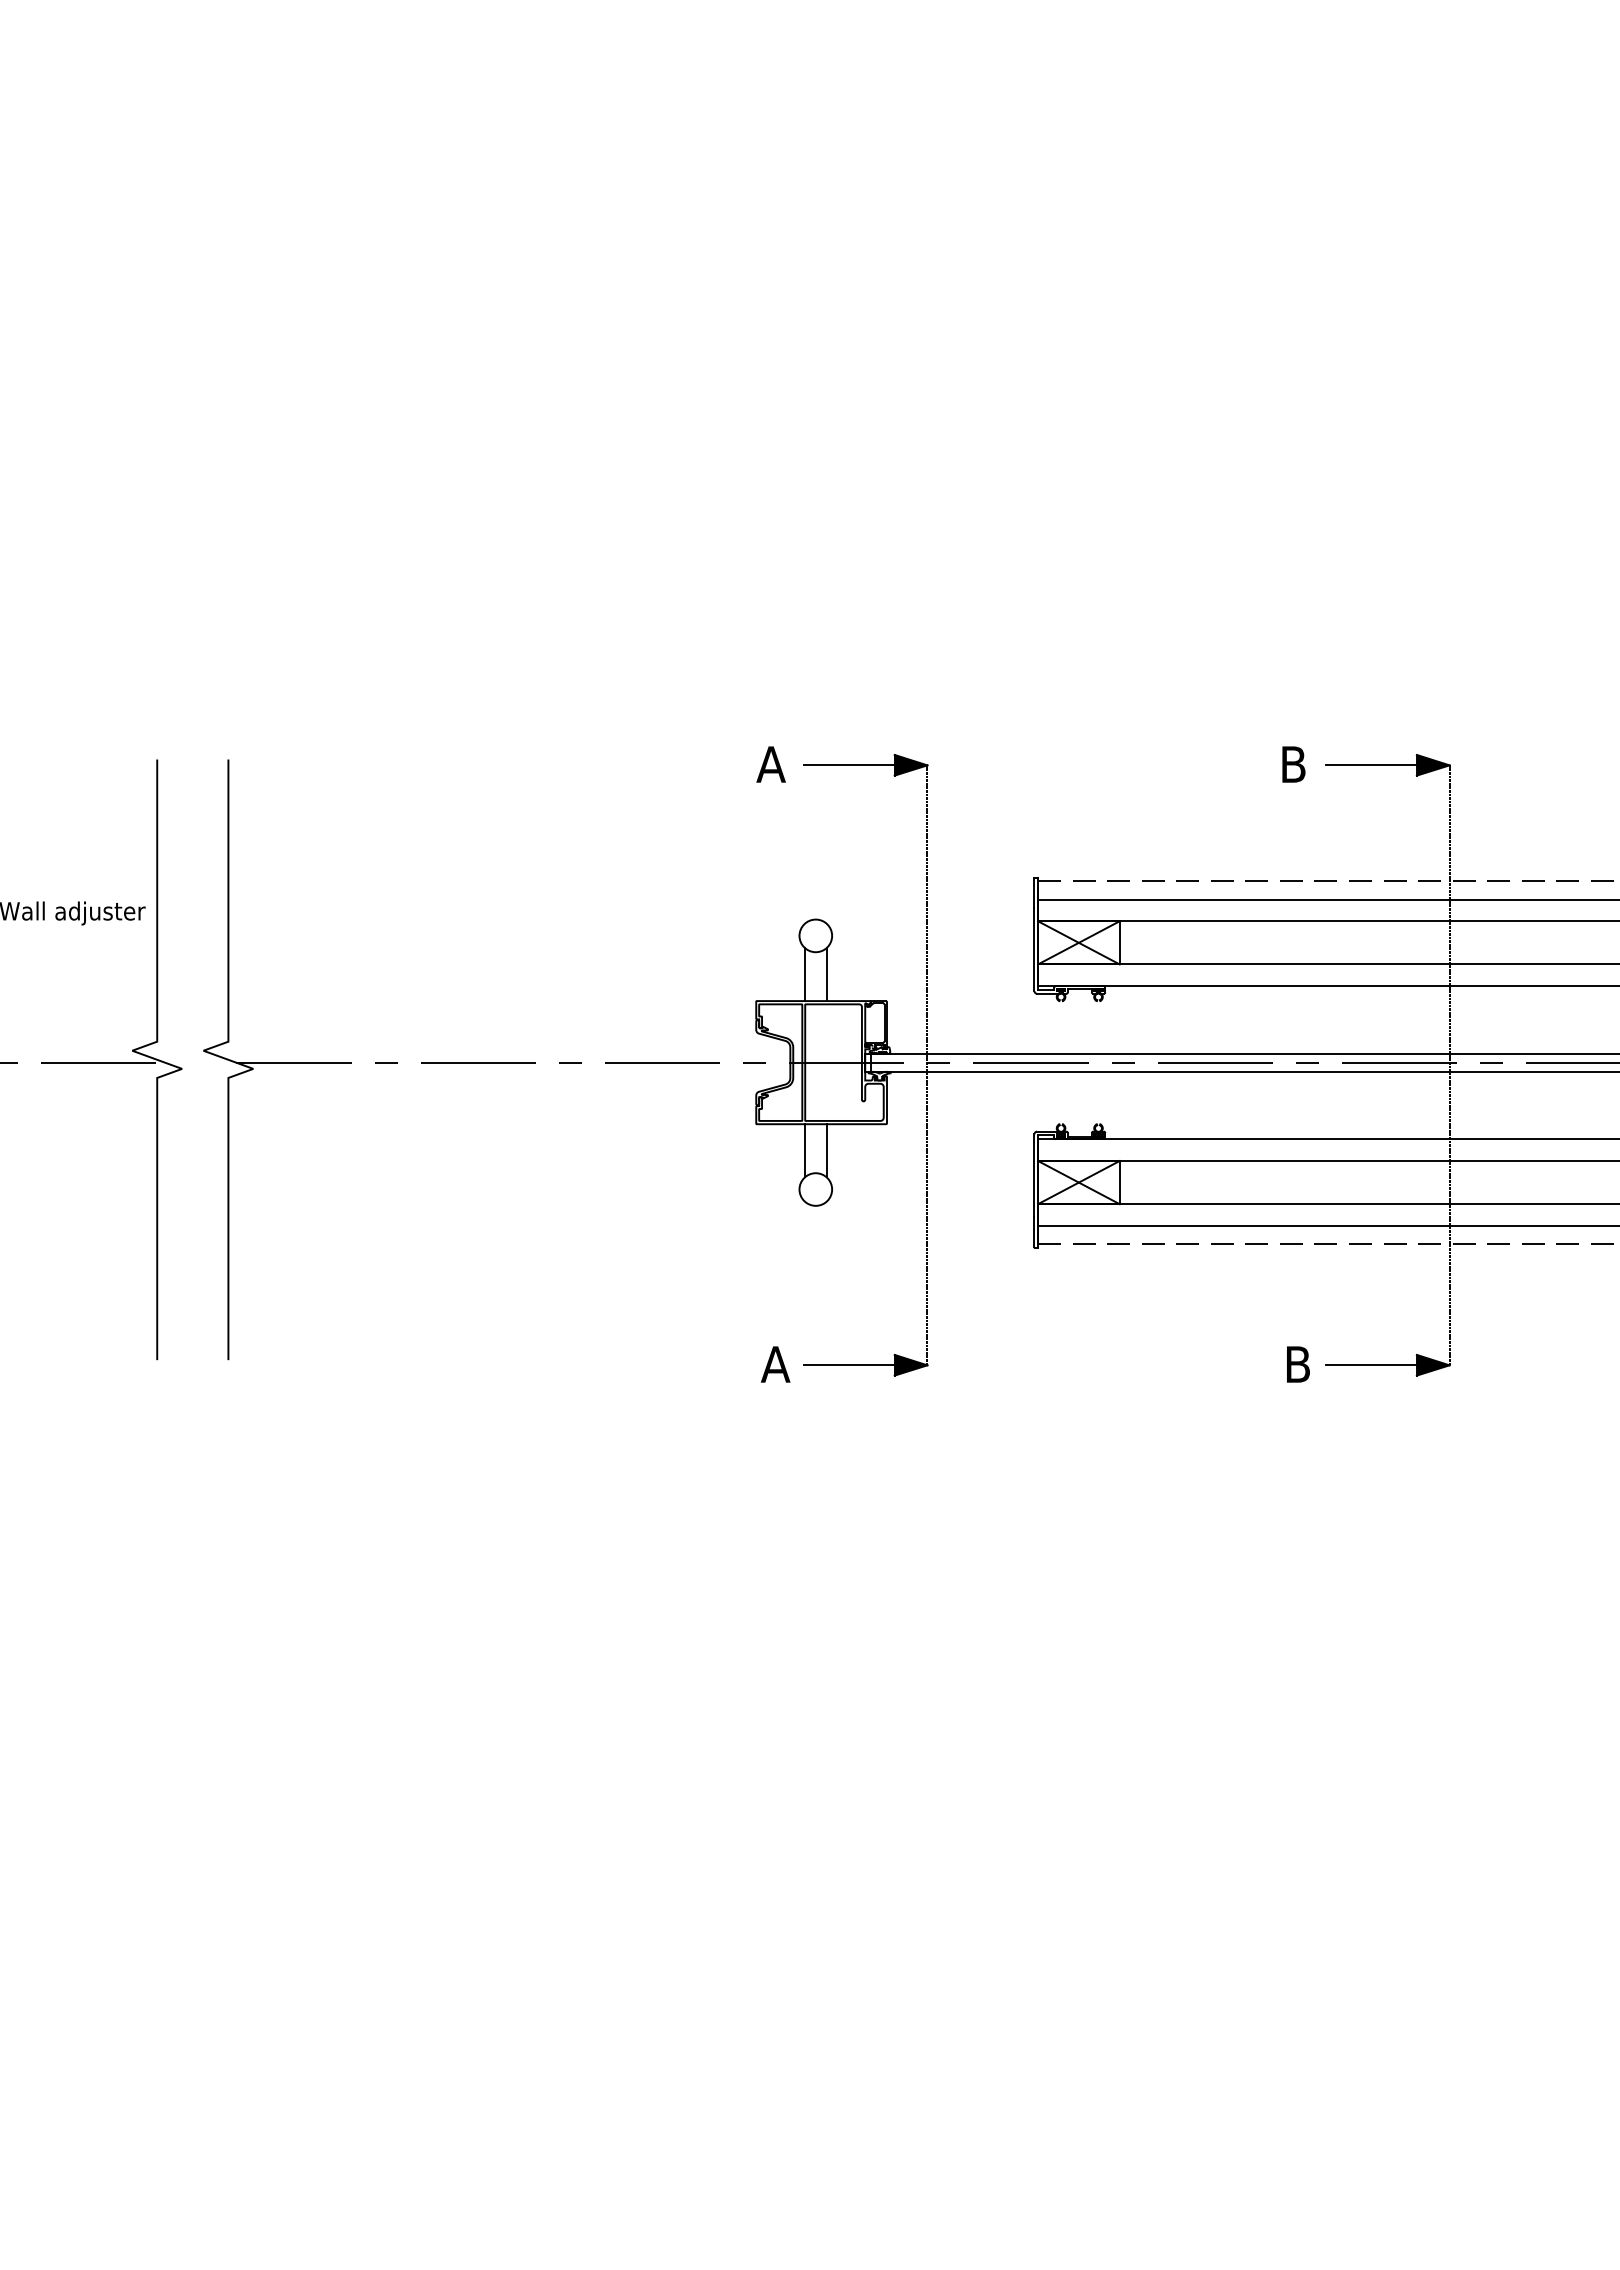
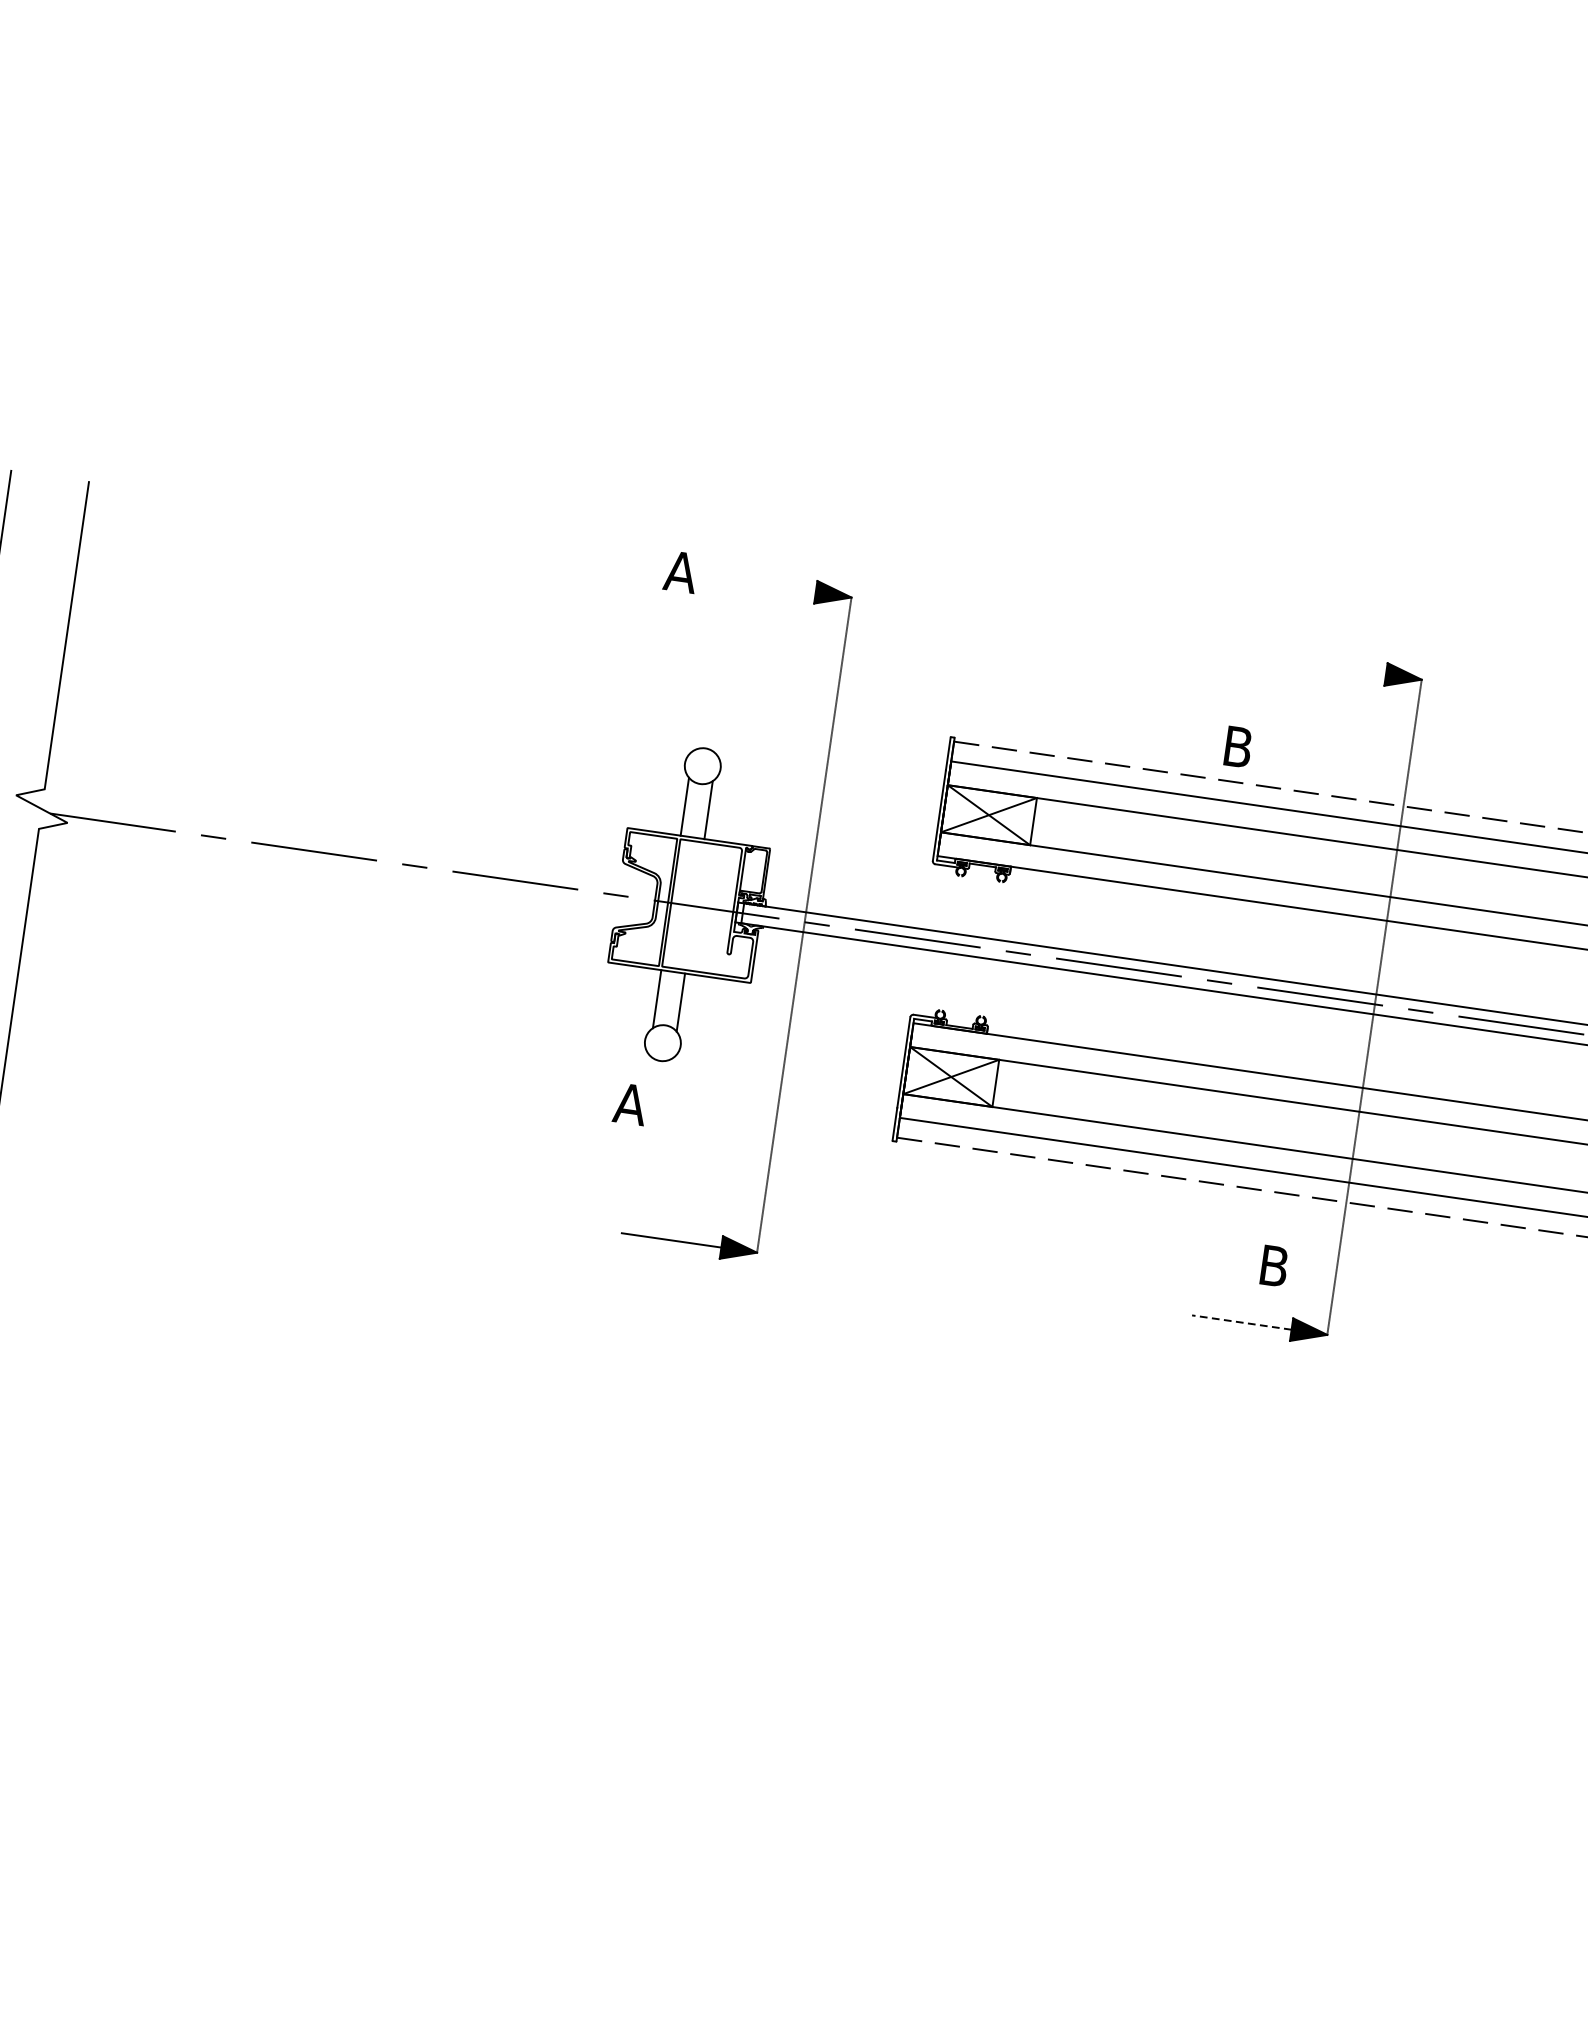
text: (1293, 764) -> (1238, 747), moved
line: (848, 765) -> (765, 585), removed
line: (1370, 765) -> (1335, 667), removed
text: (775, 1364) -> (630, 1104), moved
text: (1298, 1364) -> (1274, 1266), moved
line: (1371, 1365) -> (1242, 1322), solid -> dashed

